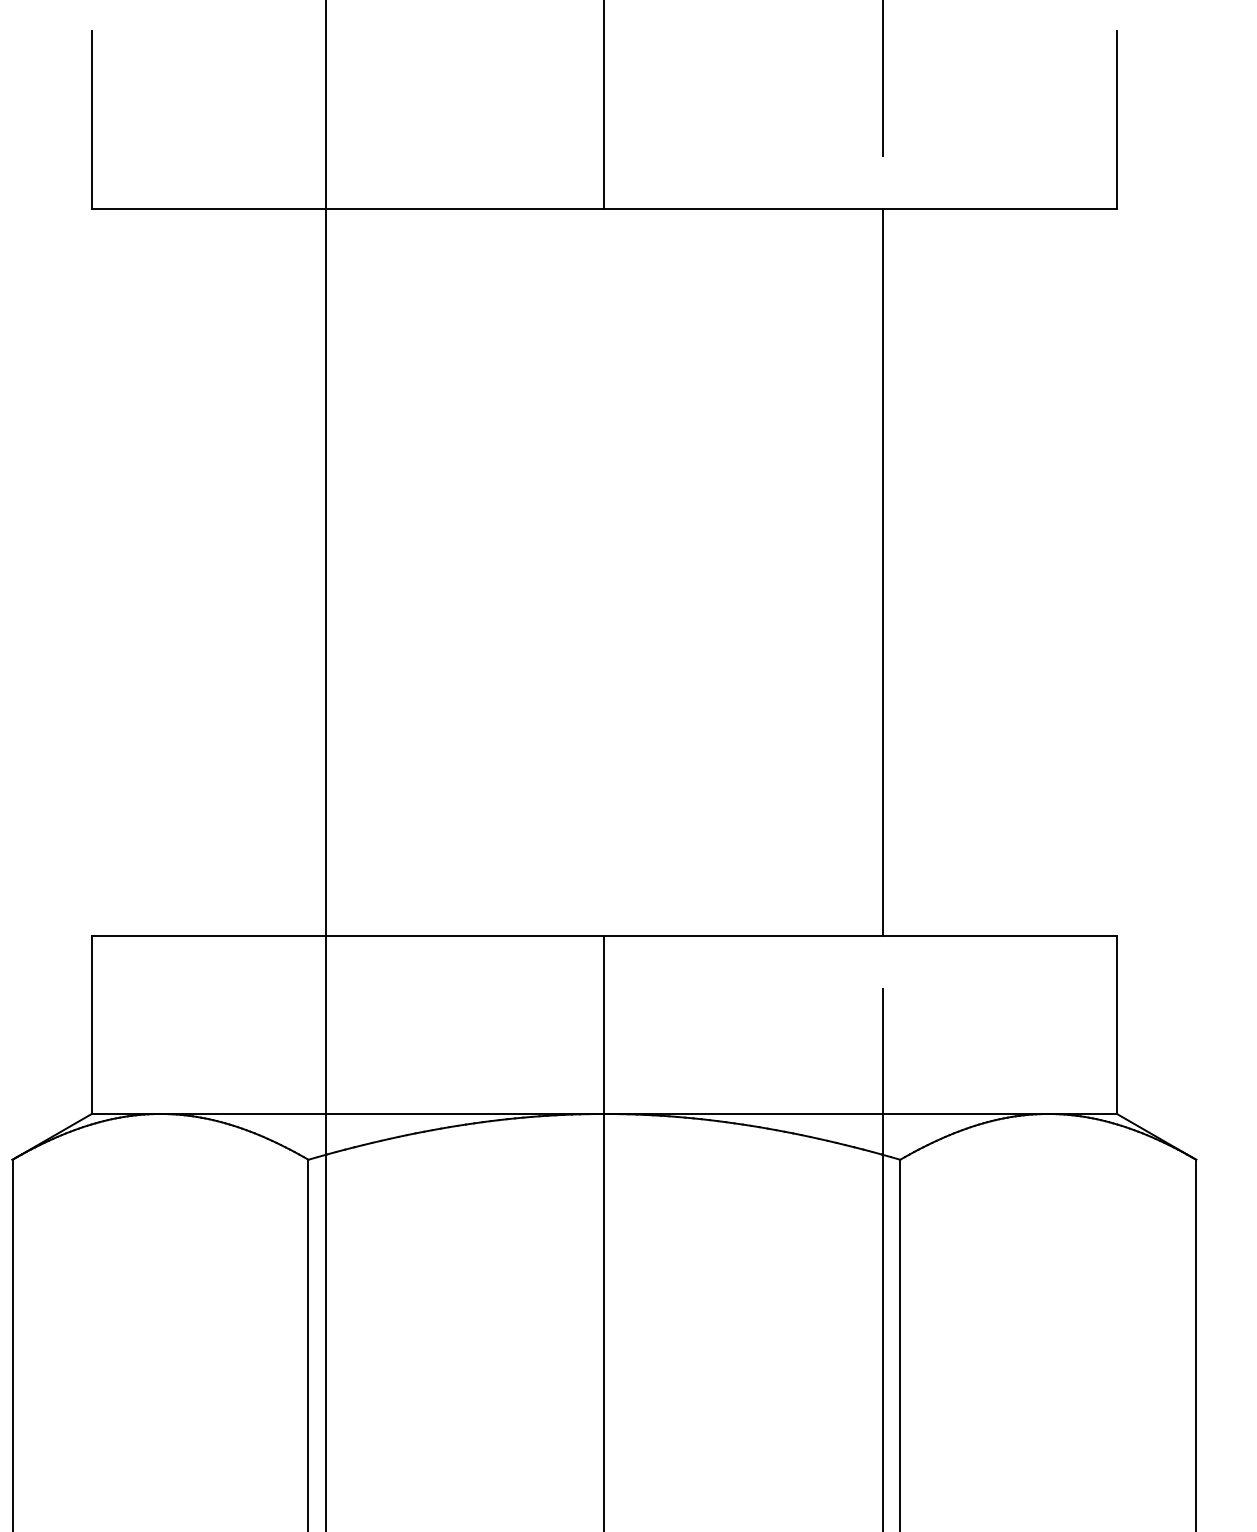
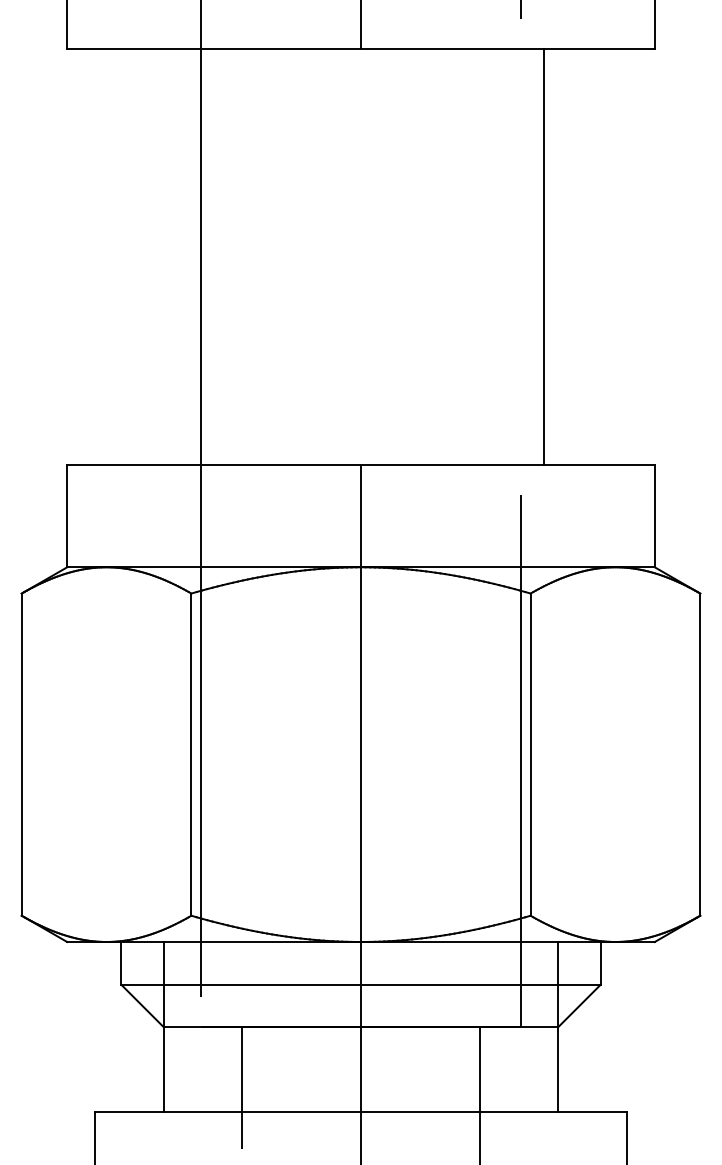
line: (882, 571) -> (543, 256), moved

